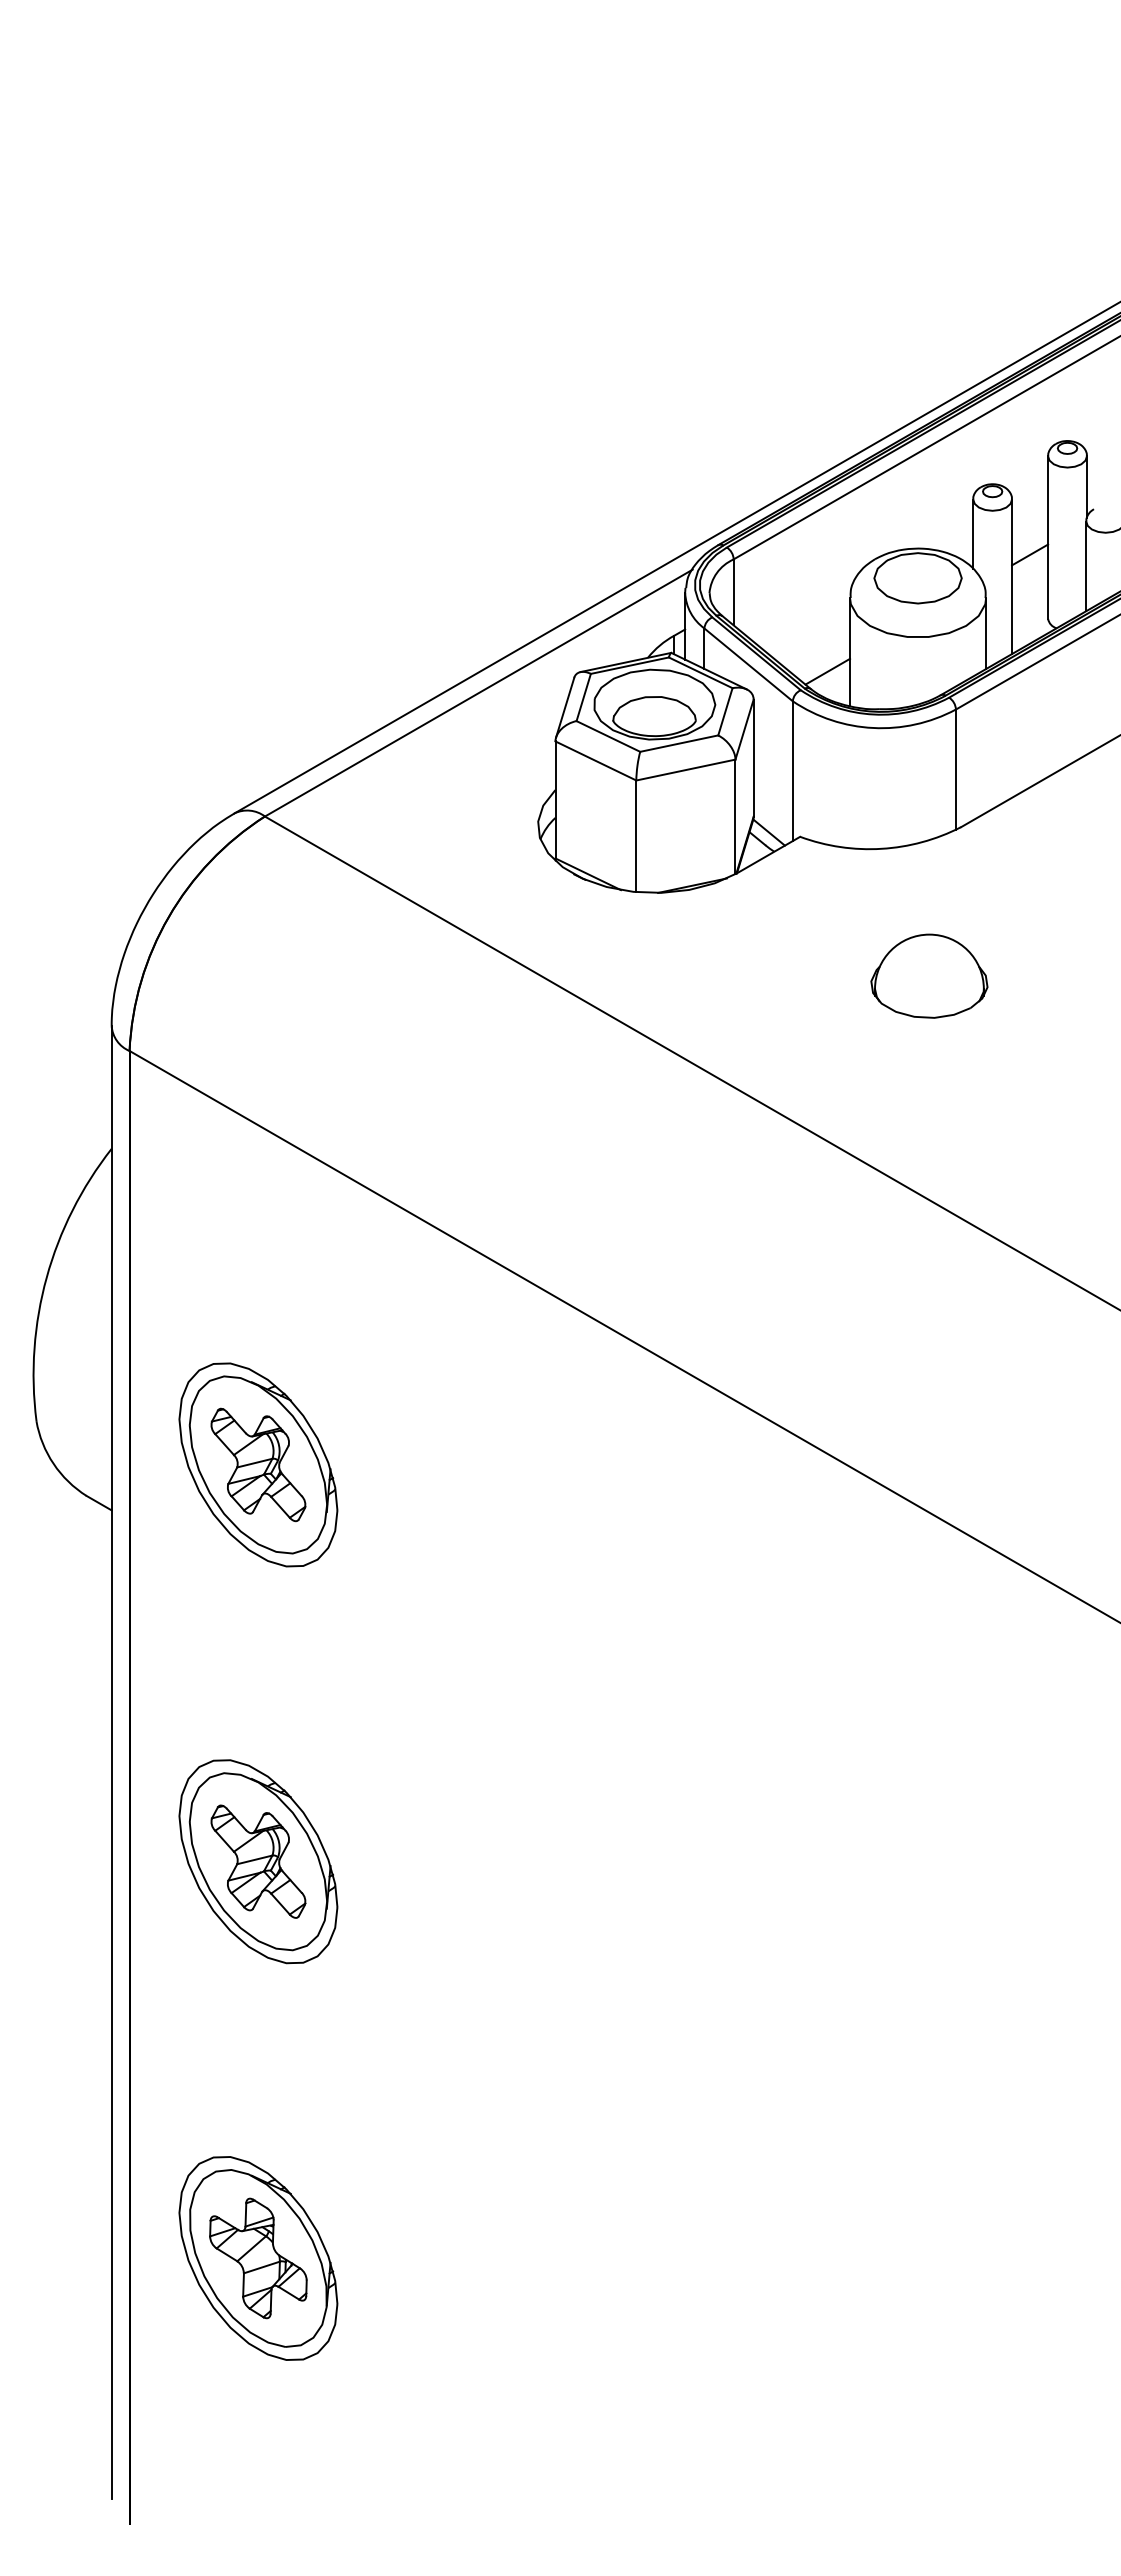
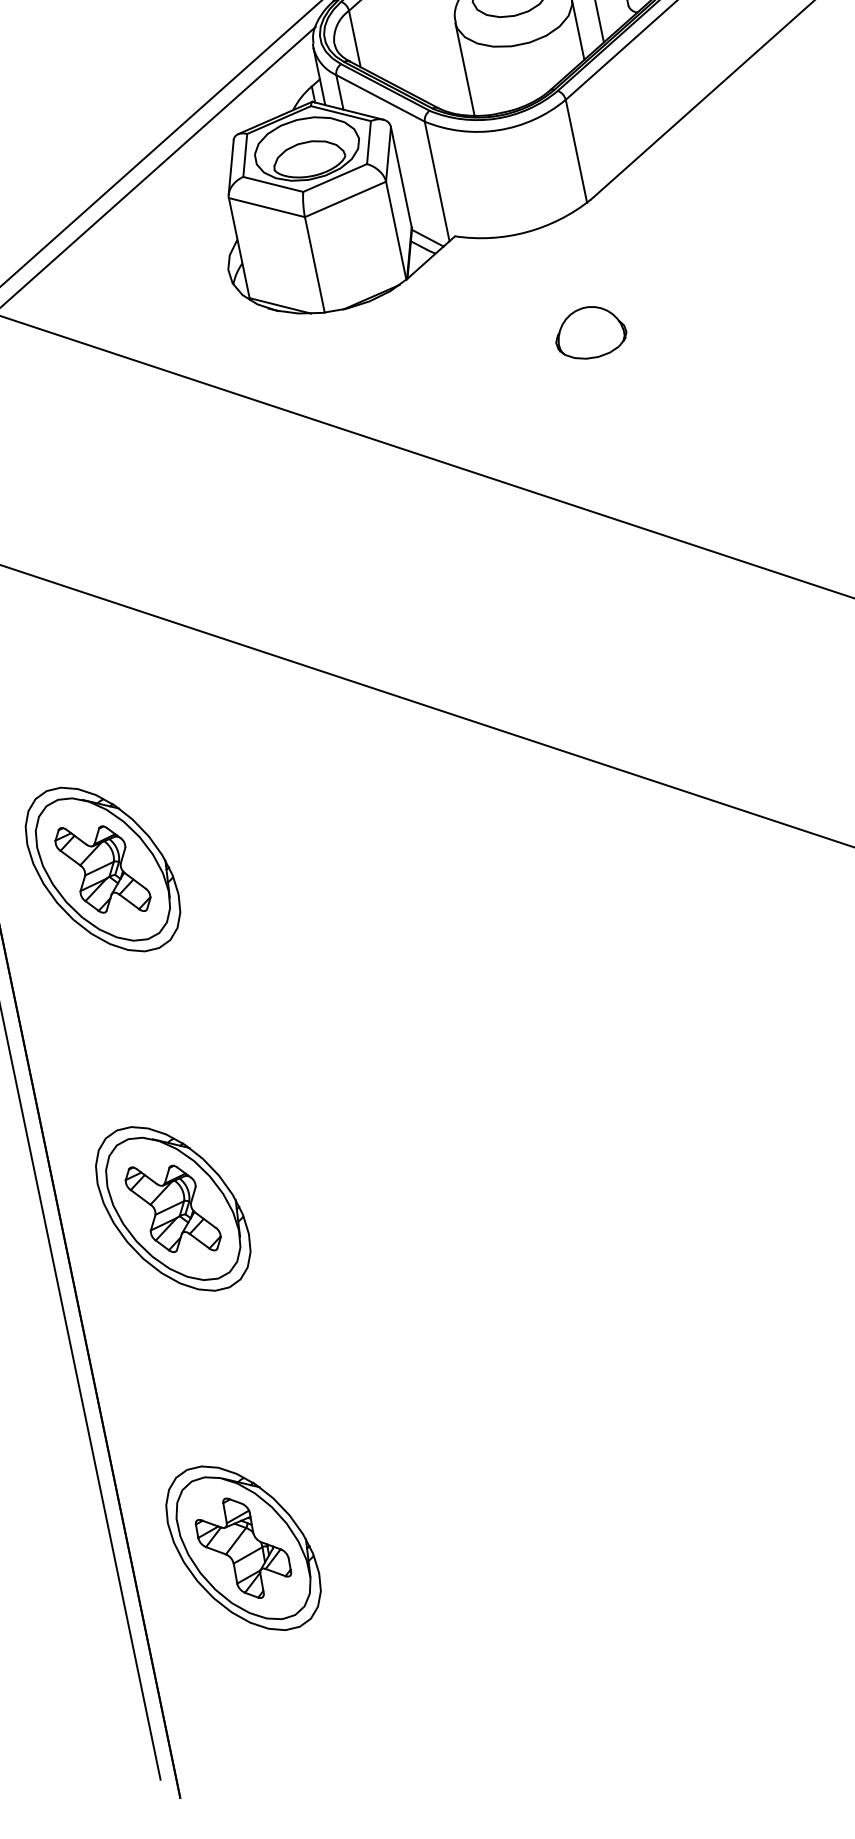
line: (827, 671) -> (449, 90), removed
part: (929, 975) -> (590, 332), size x0.7

